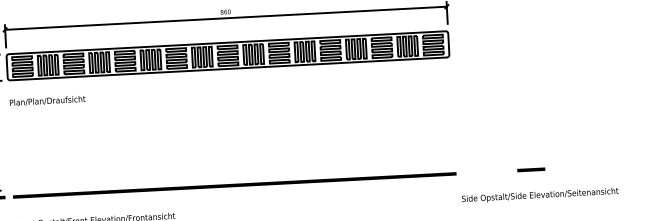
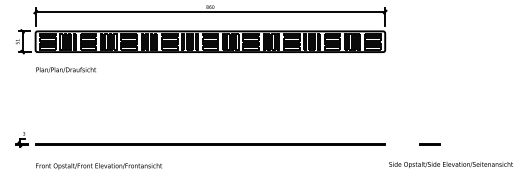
line: (530, 170) -> (429, 144), moved

